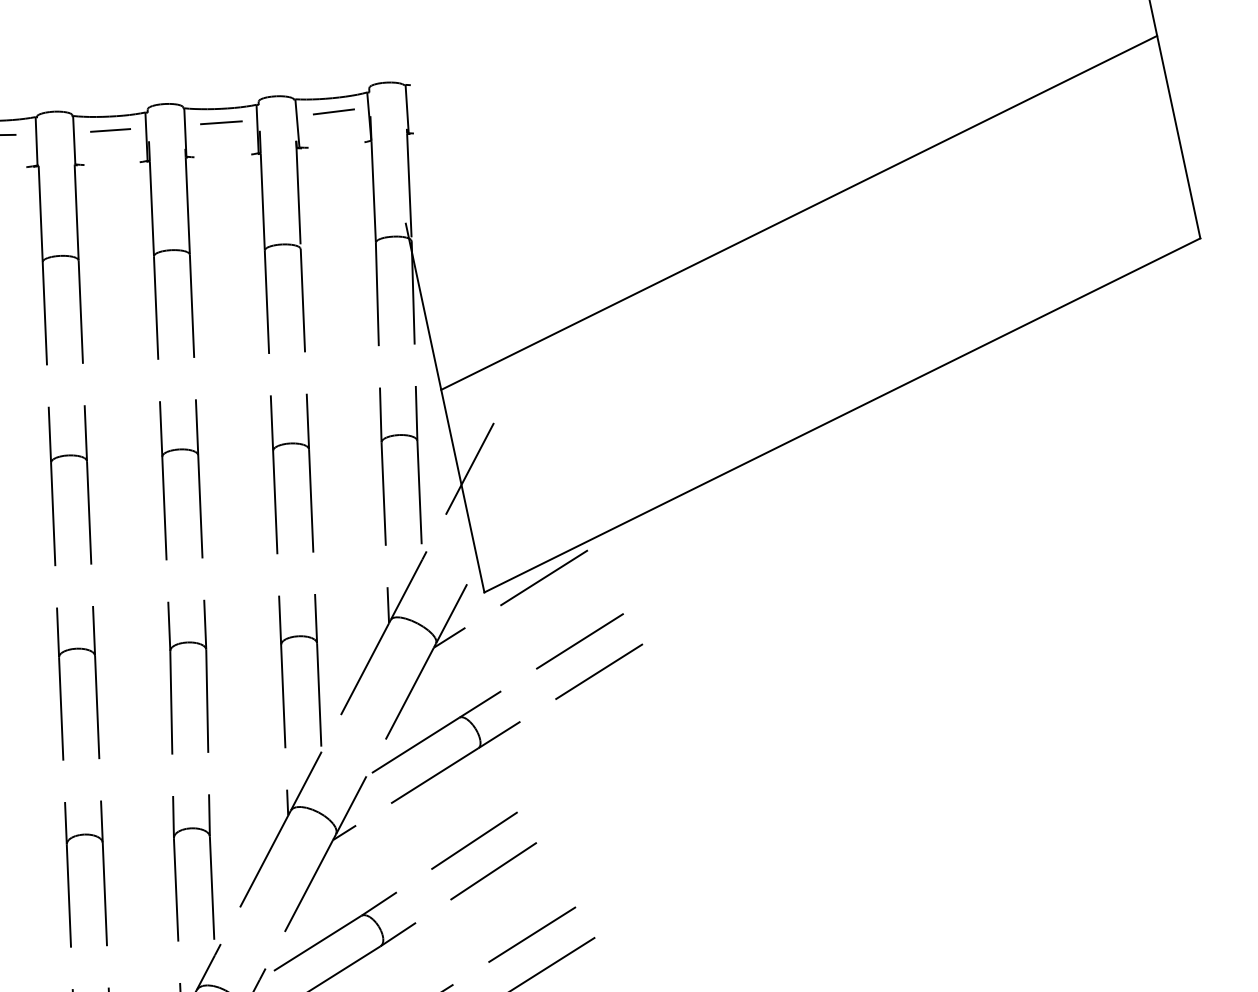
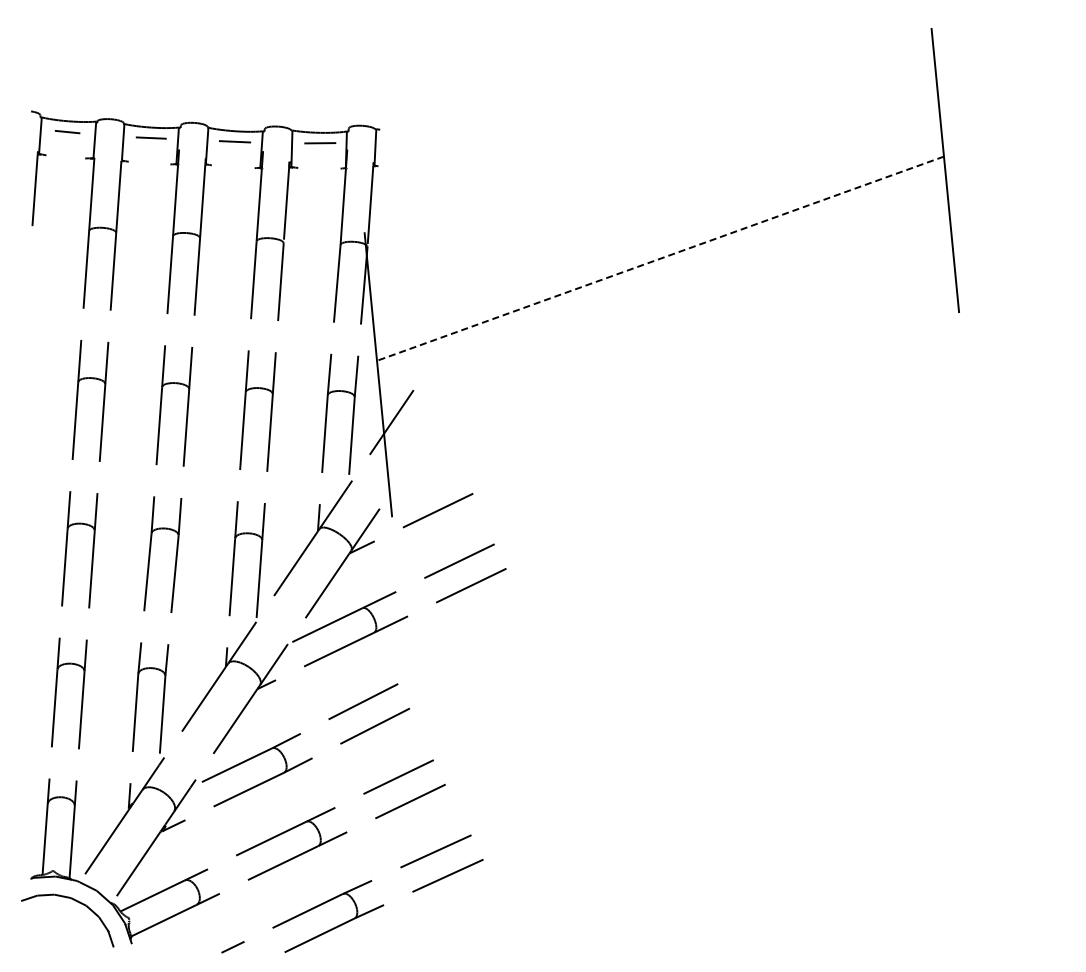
line: (799, 212) -> (660, 258), solid -> dashed
line: (842, 415) -> (675, 414), removed

